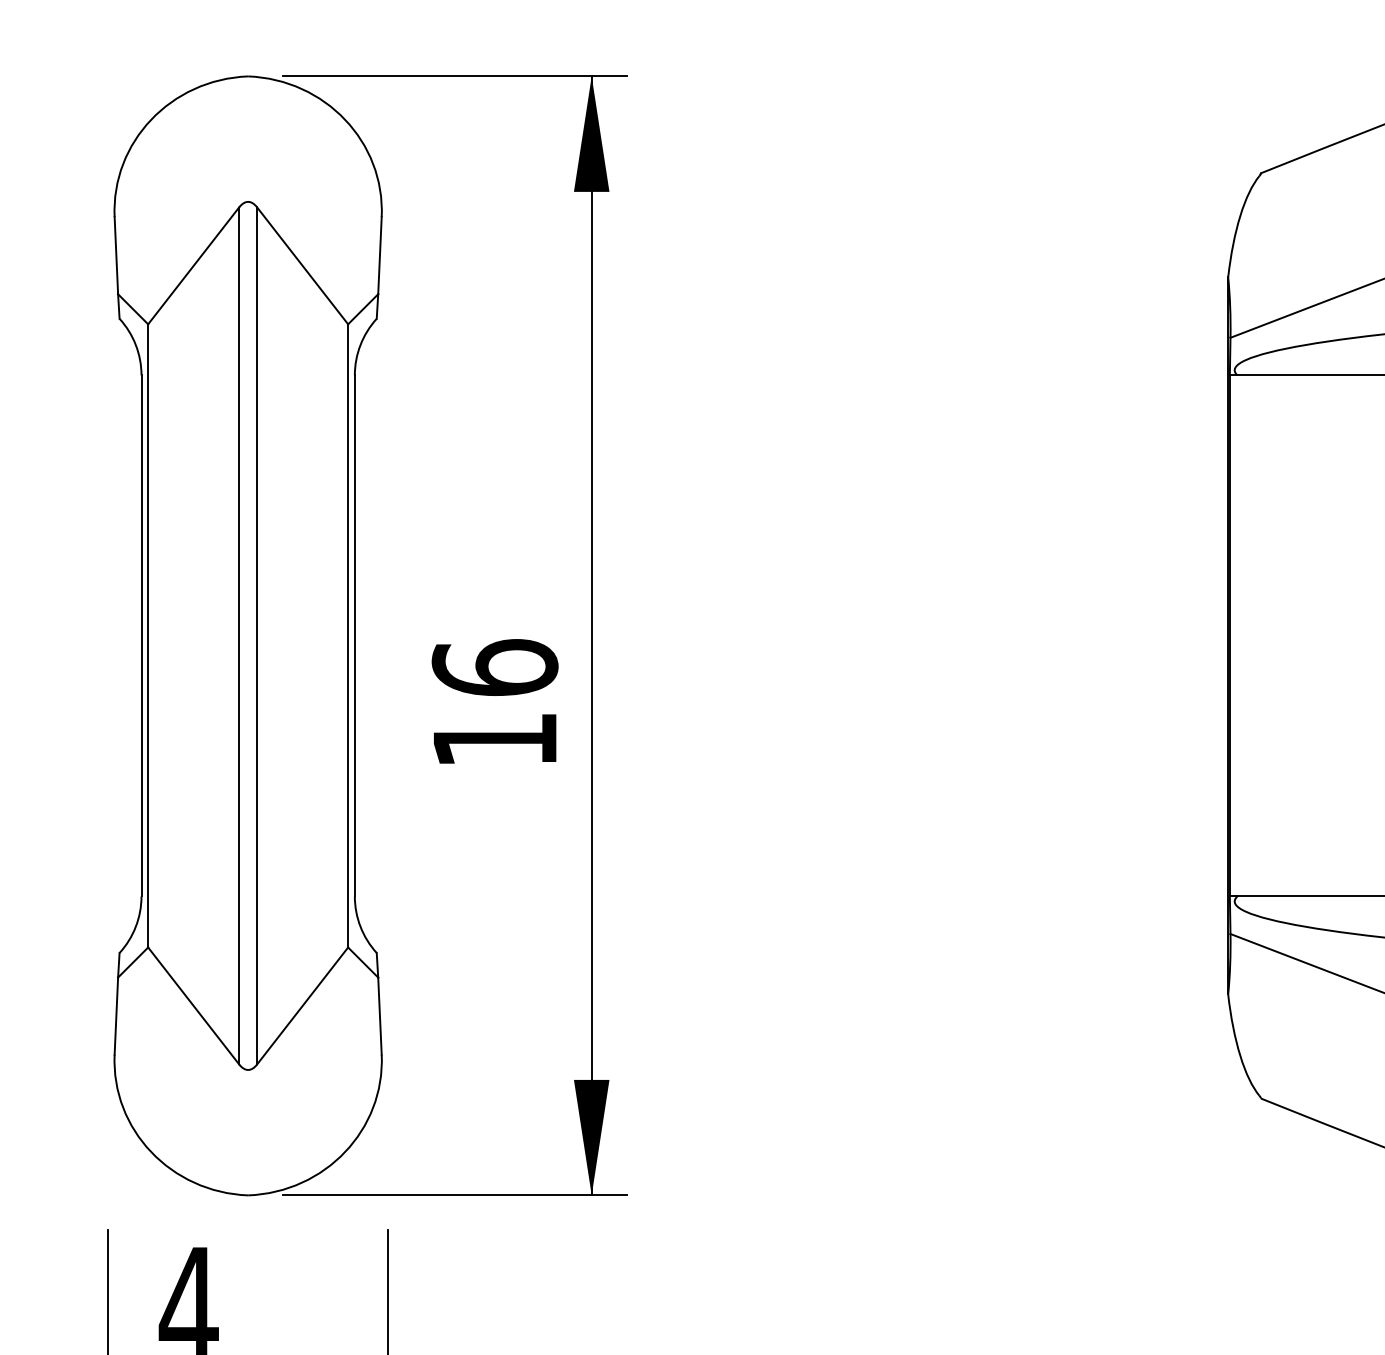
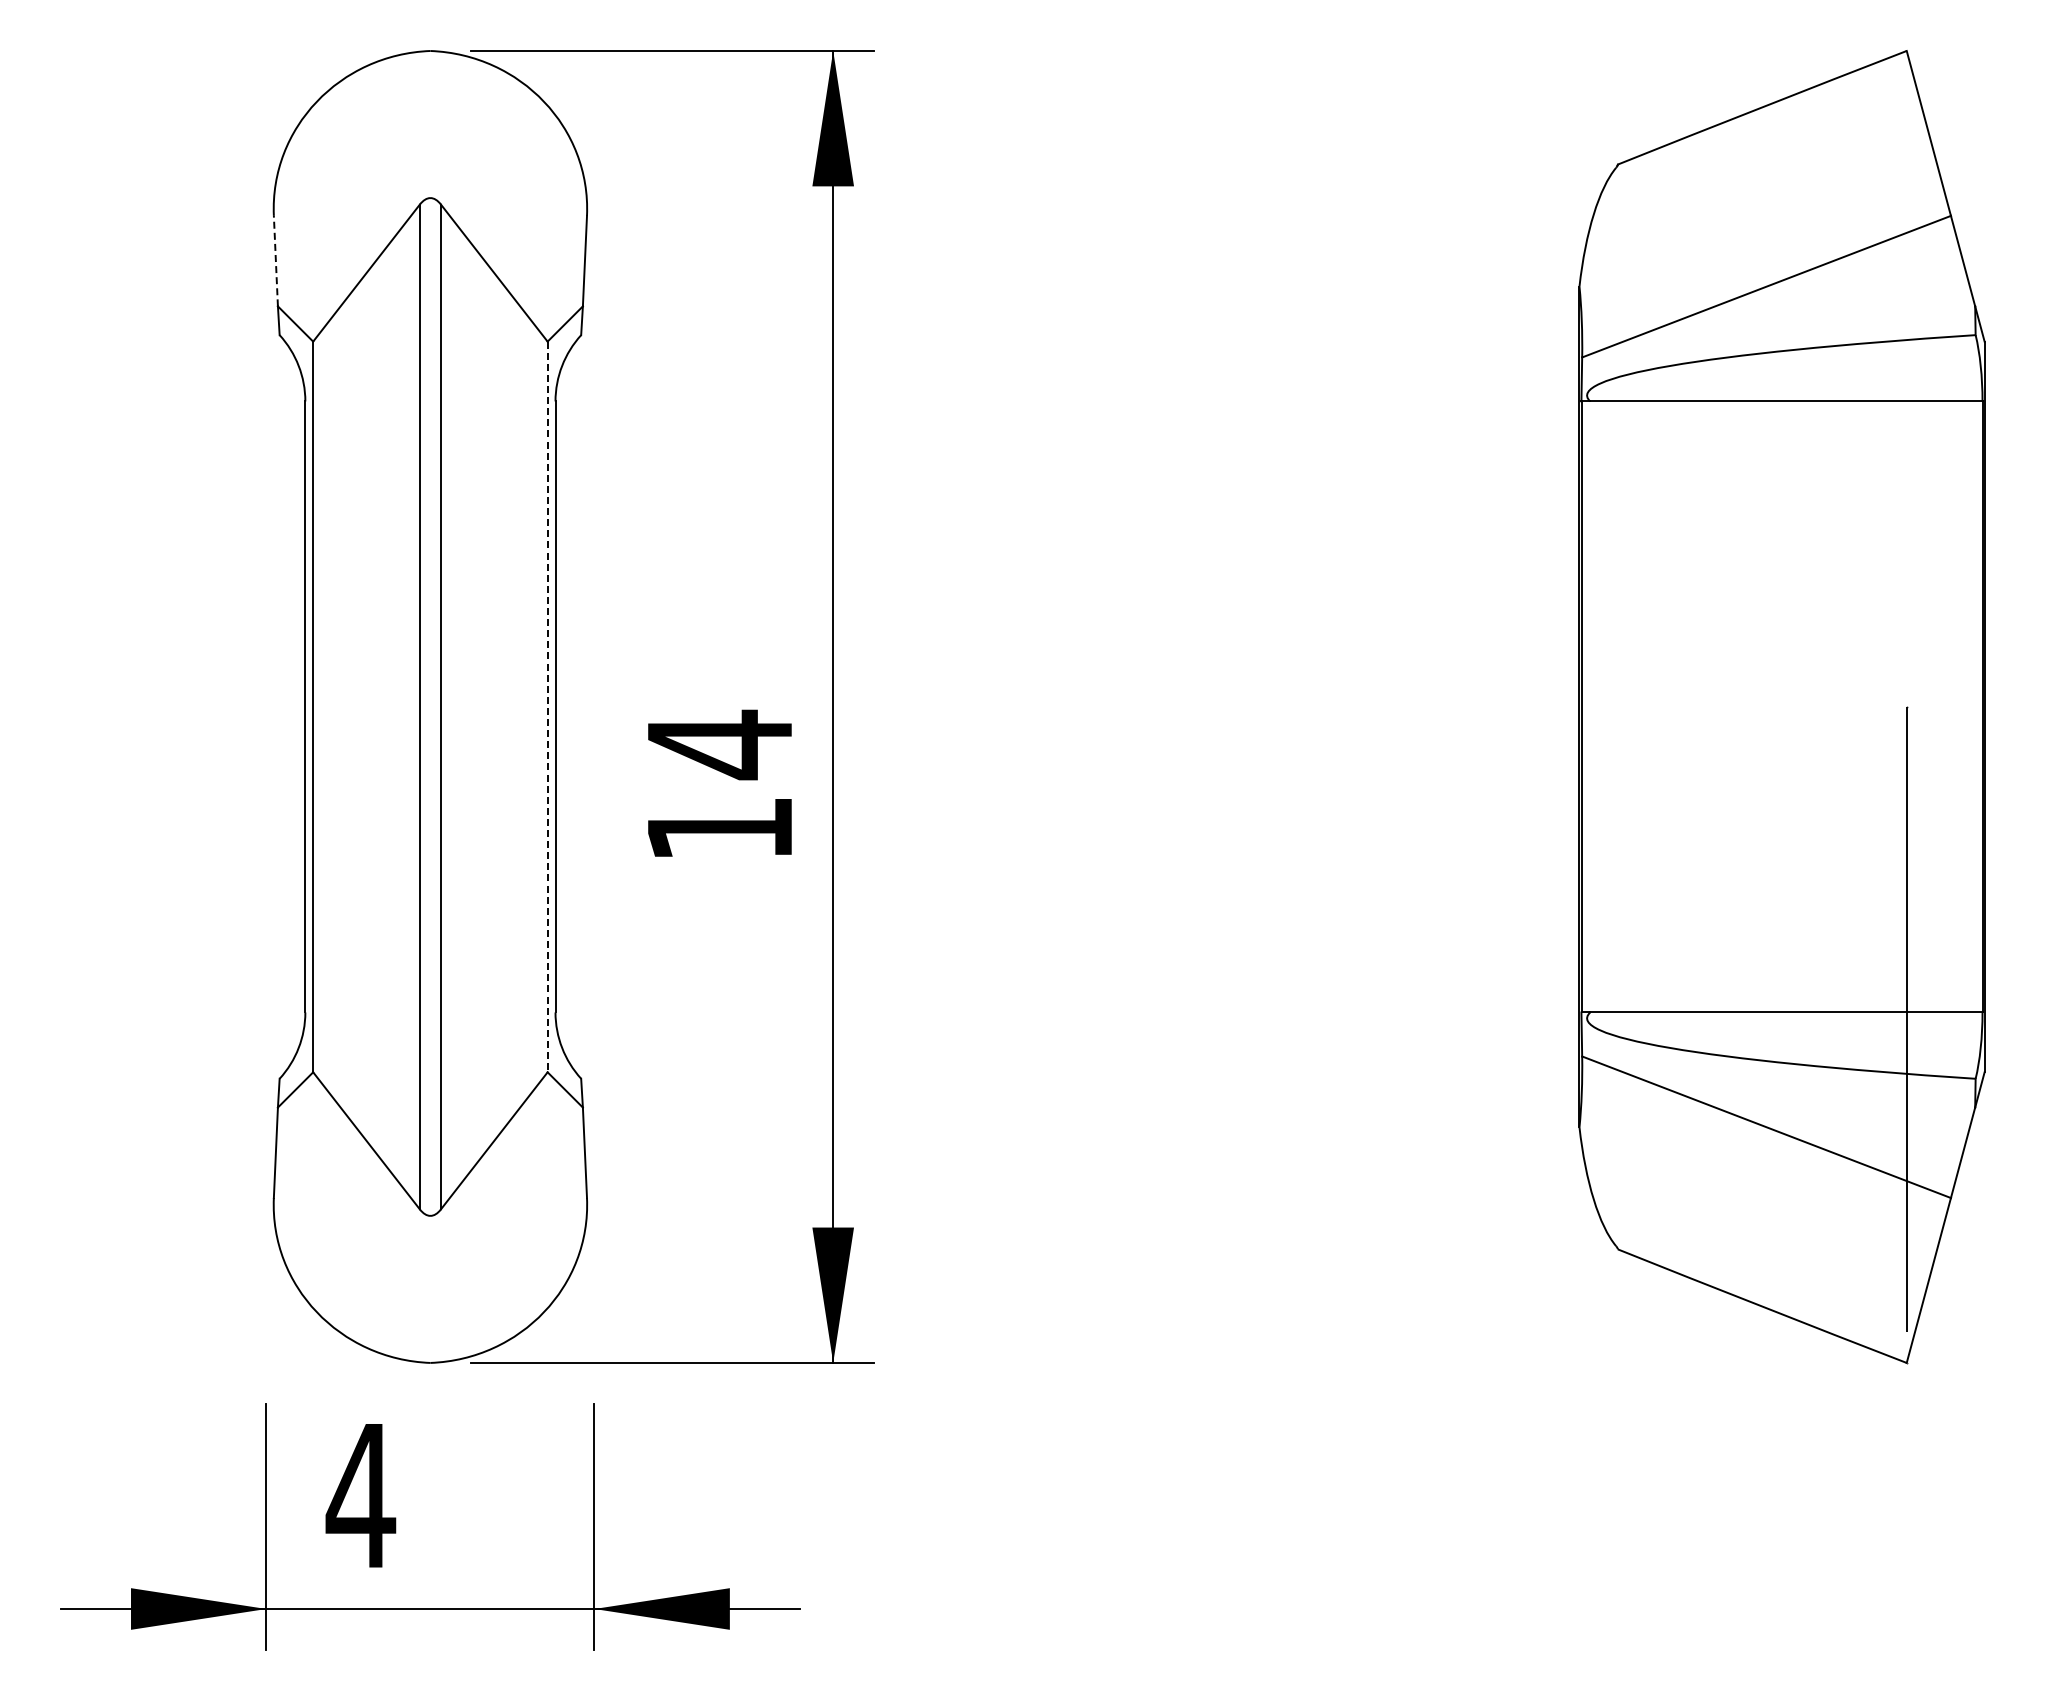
line: (116, 255) -> (275, 260), solid -> dashed
line: (348, 636) -> (547, 707), solid -> dashed
text: (494, 667) -> (719, 744), 16 -> 14

